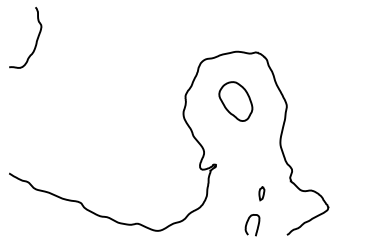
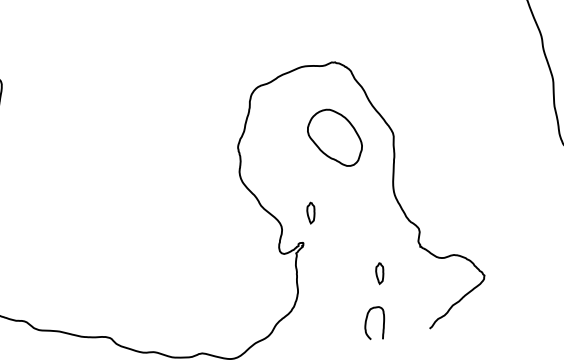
part: (235, 101) -> (334, 138), moved
part: (224, 146) -> (310, 212), added

